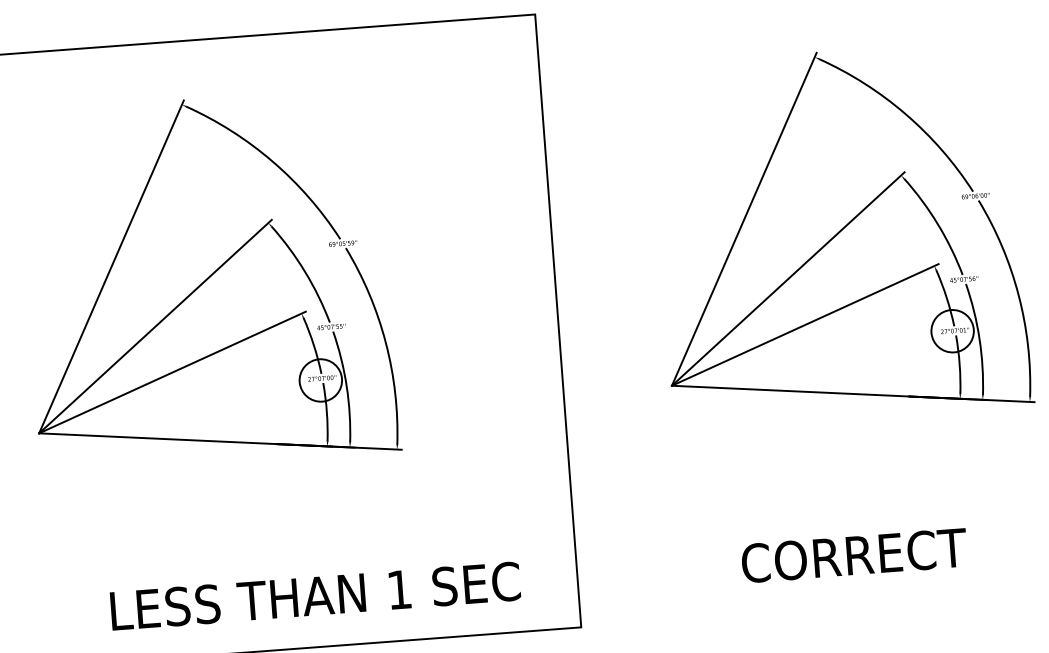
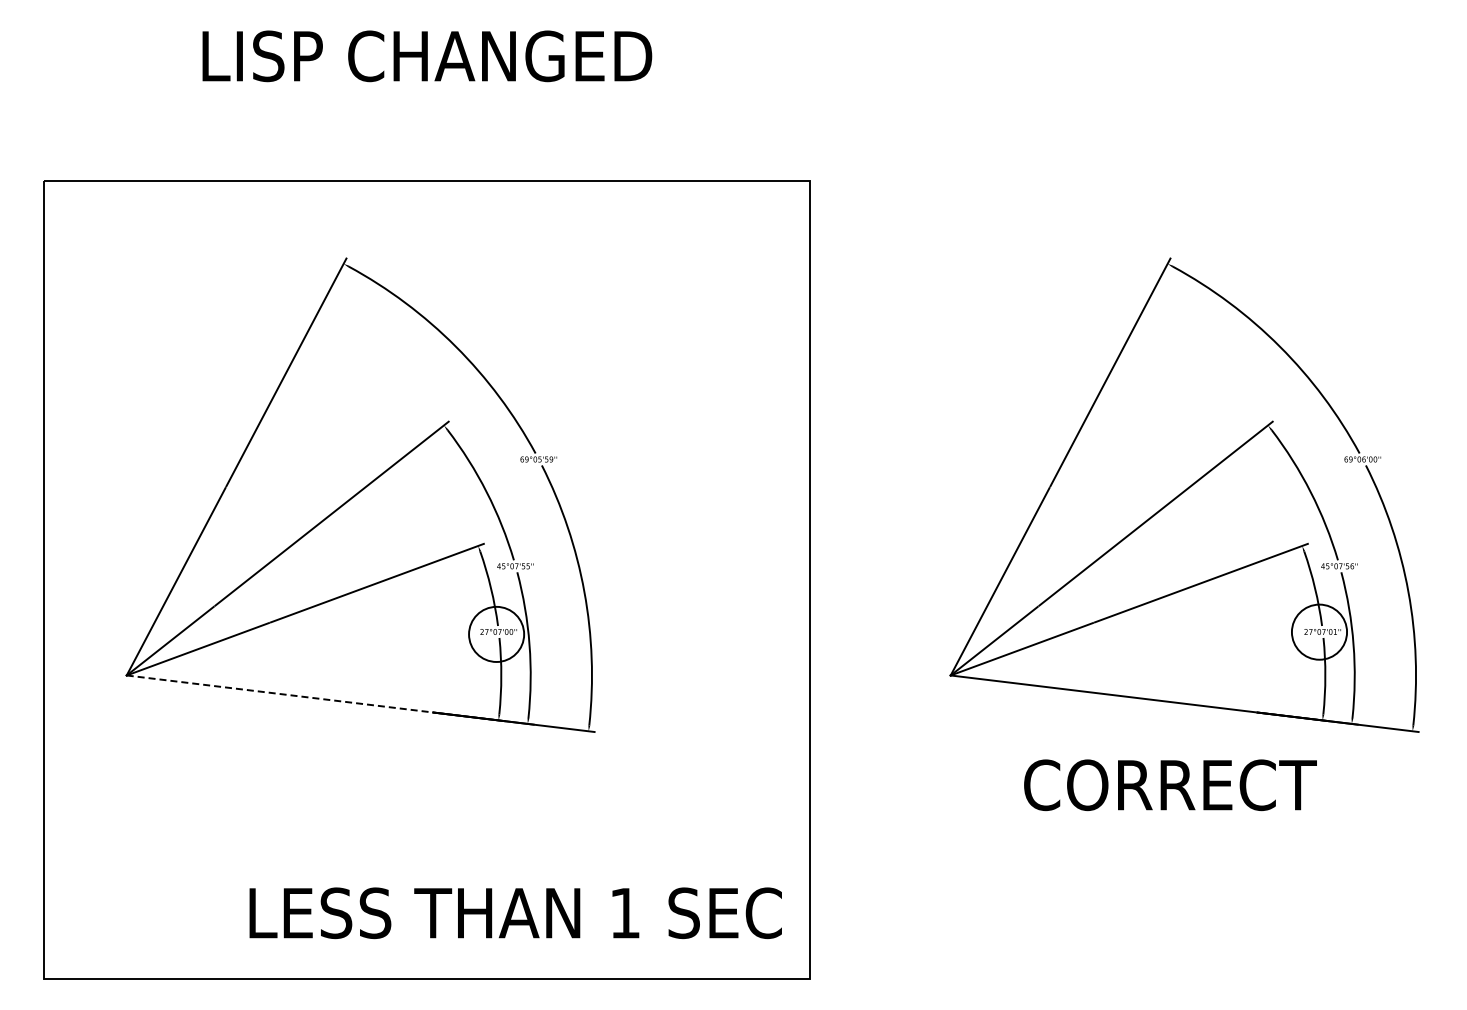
line: (157, 438) -> (279, 693), solid -> dashed
text: (854, 555) -> (1170, 785), moved
text: (315, 596) -> (515, 913), moved

